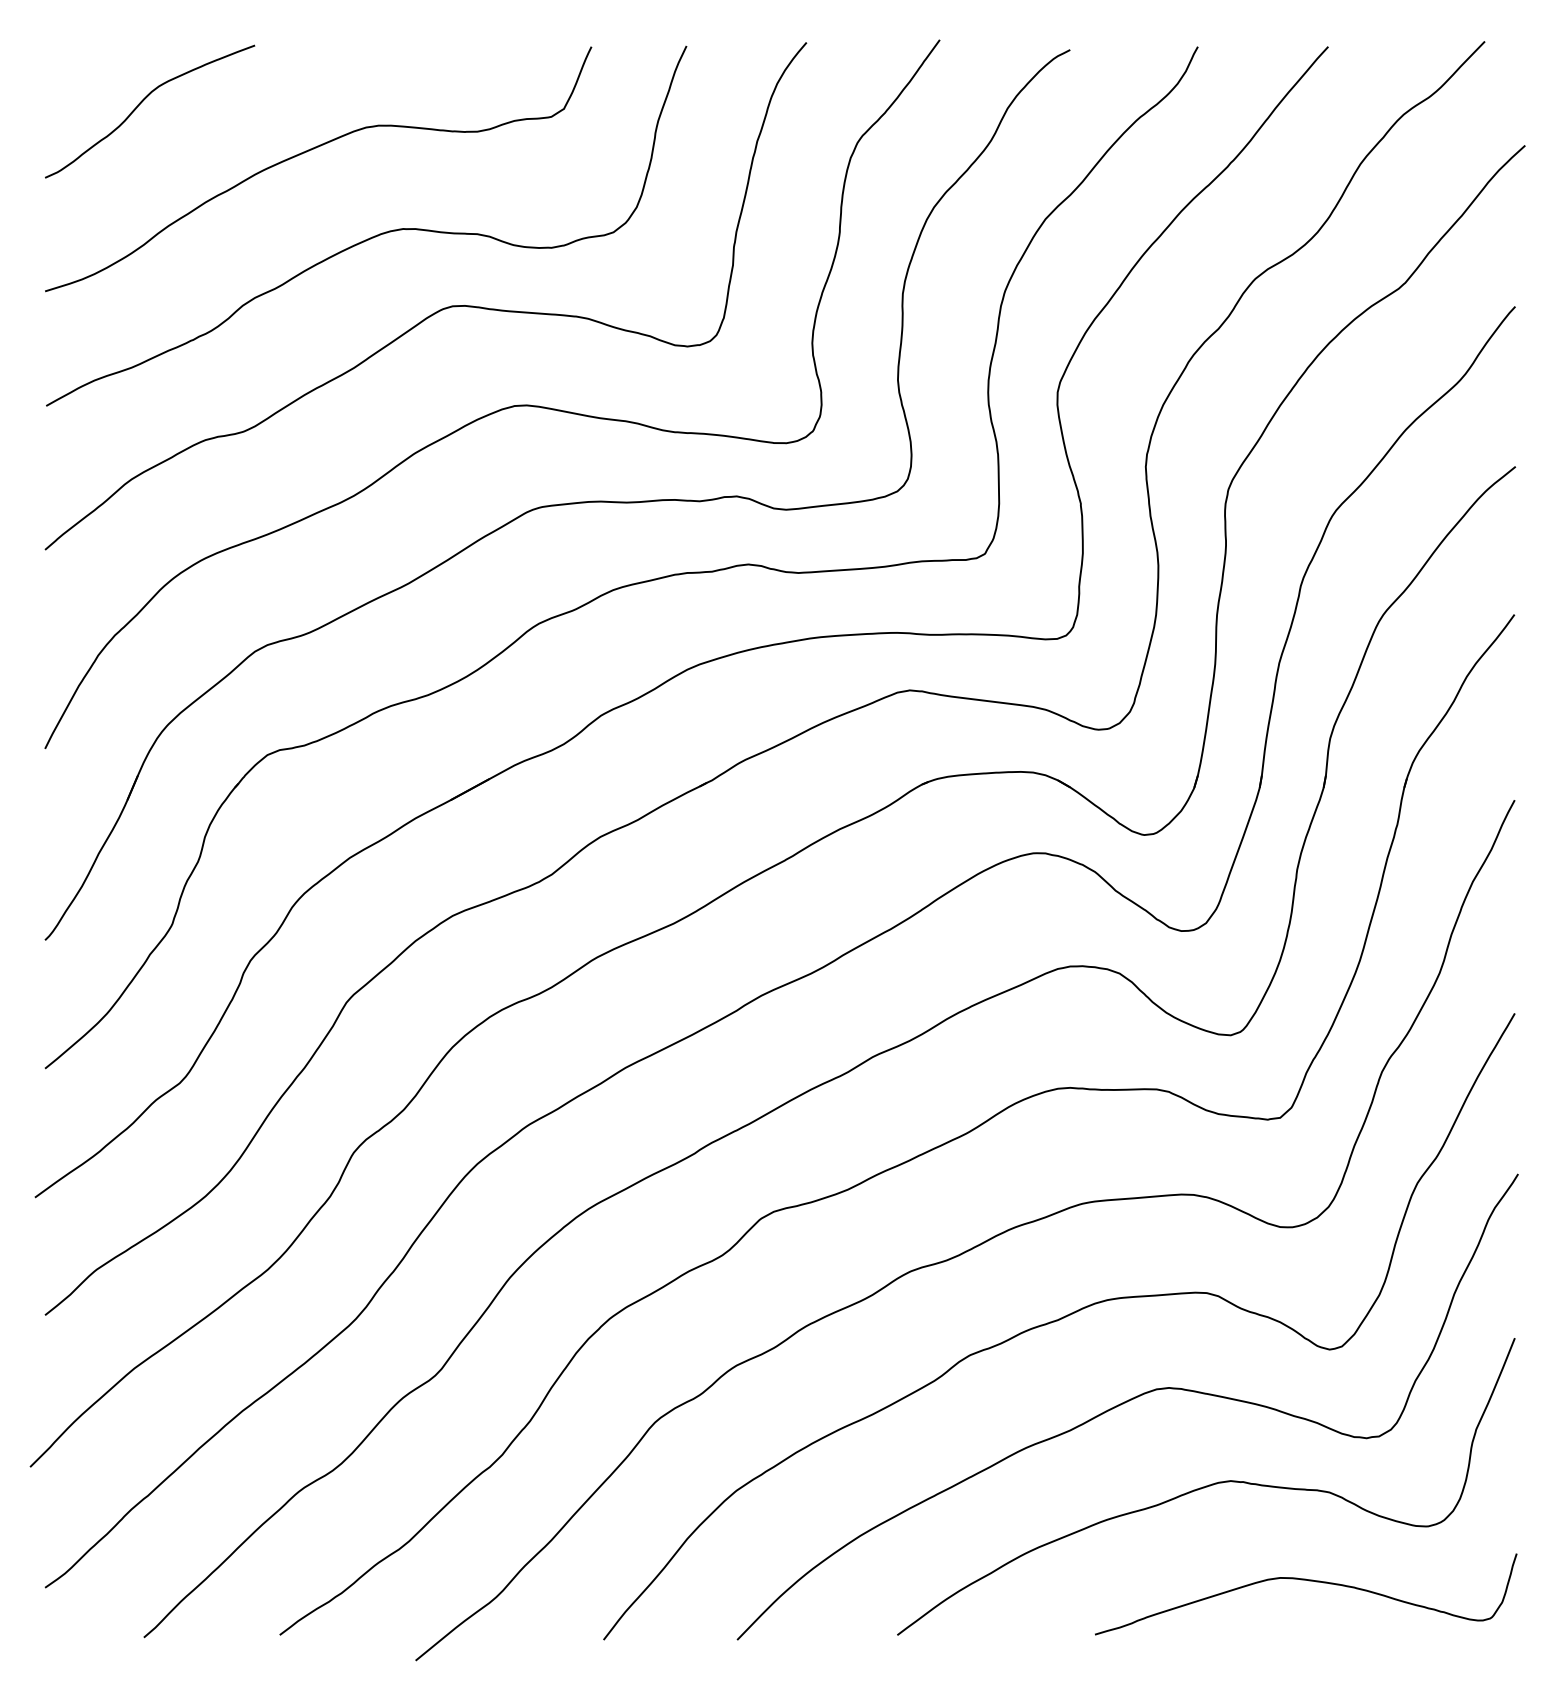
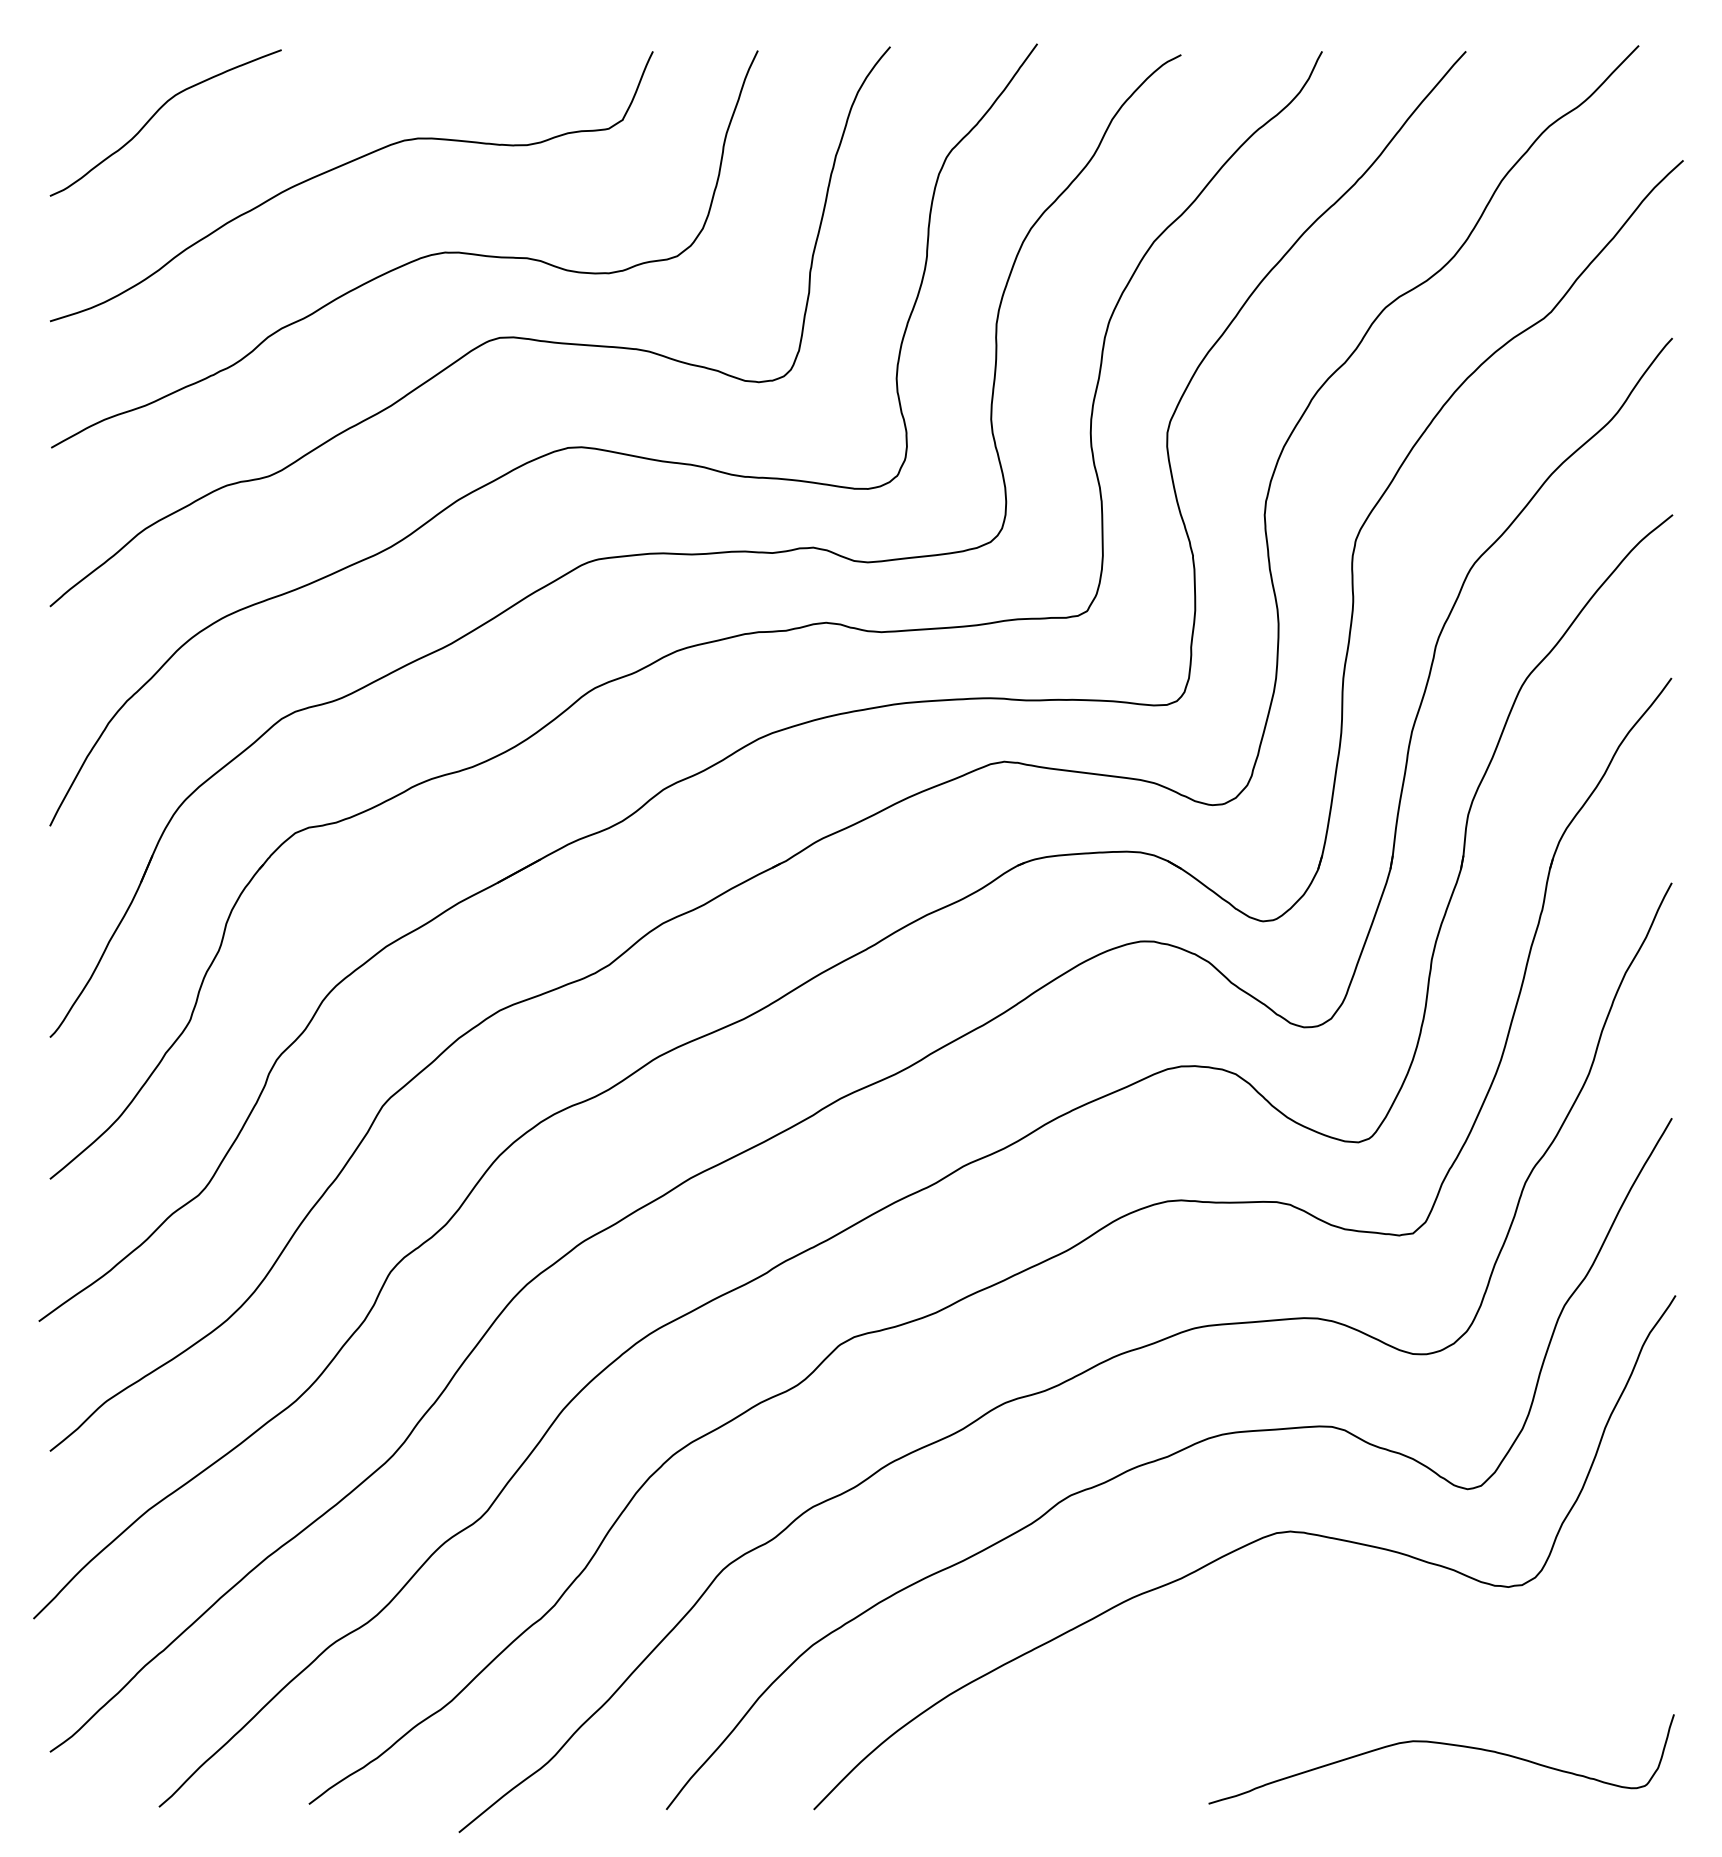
curve: (1206, 1486) -> (1331, 1640), removed

